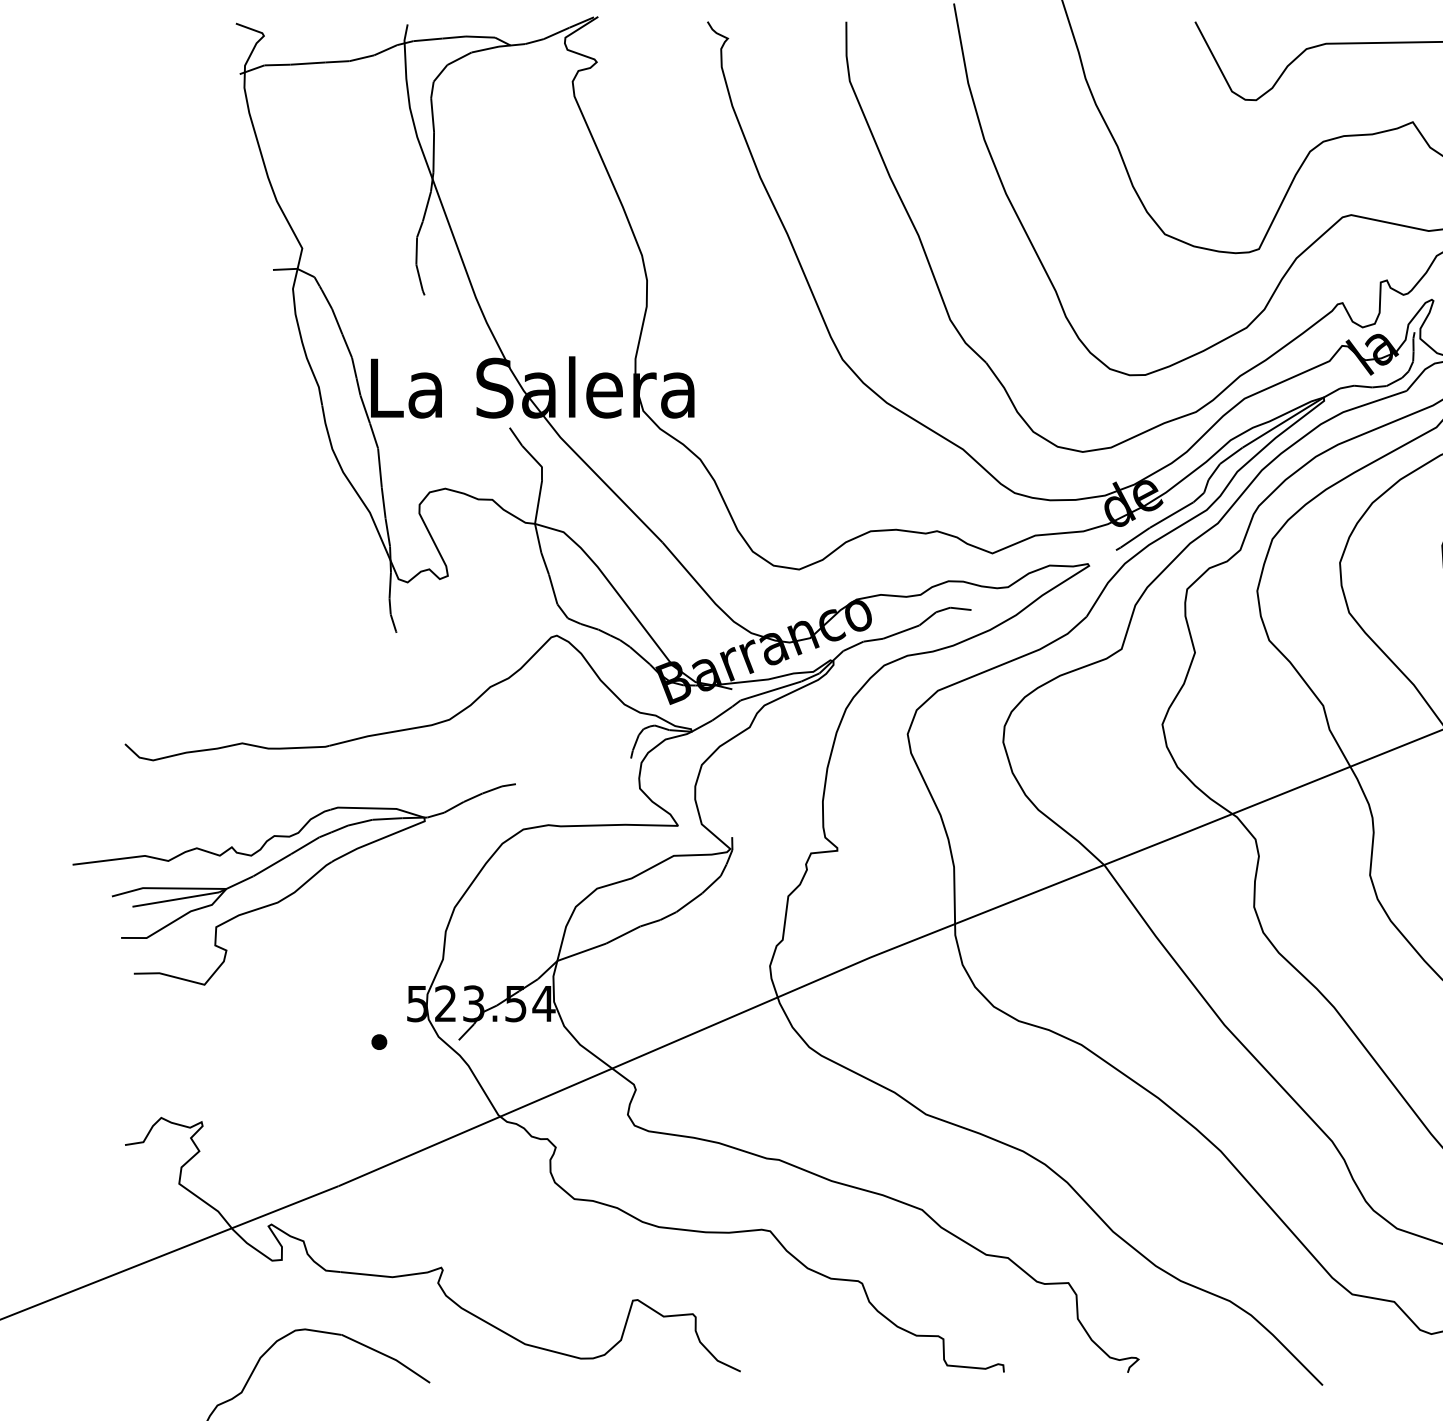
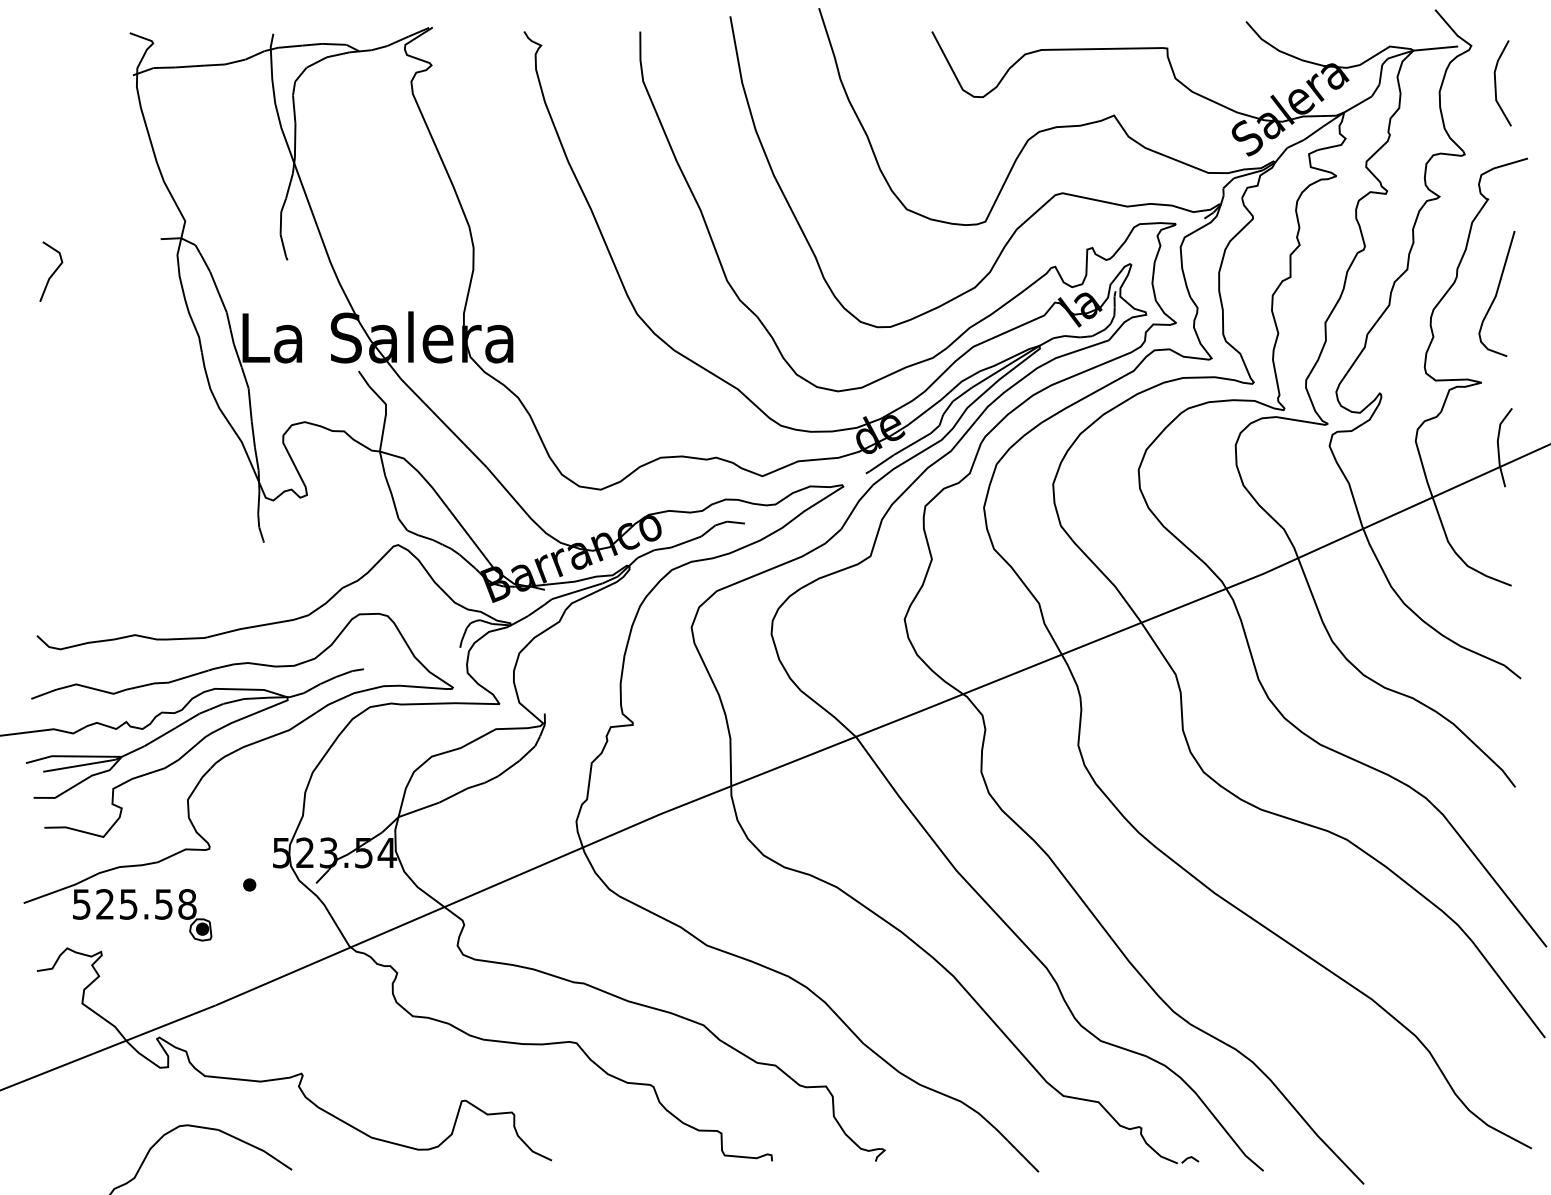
line: (144, 308) -> (53, 271), added
part: (352, 888) -> (227, 756), added

